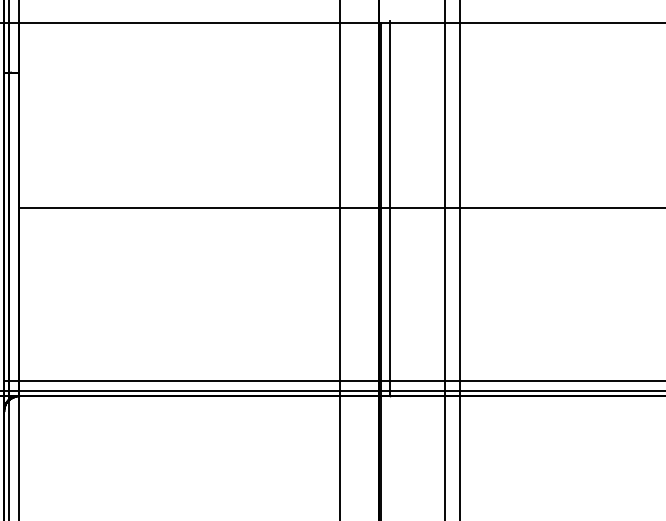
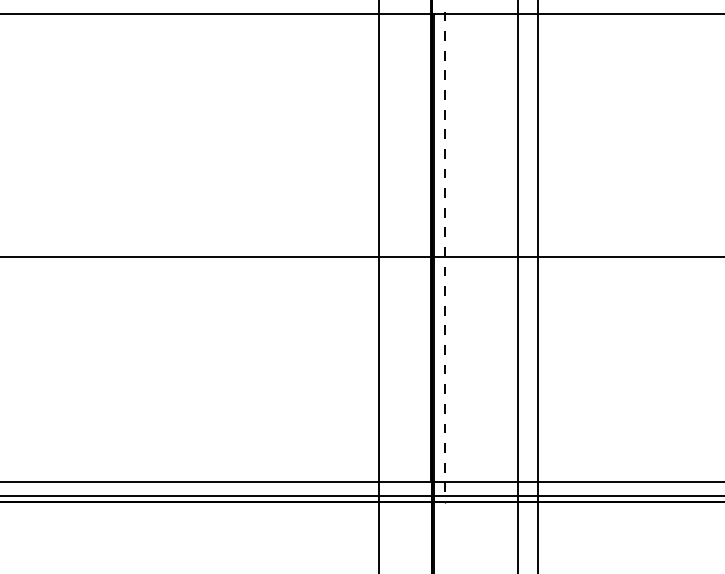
line: (389, 208) -> (444, 257), solid -> dashed

